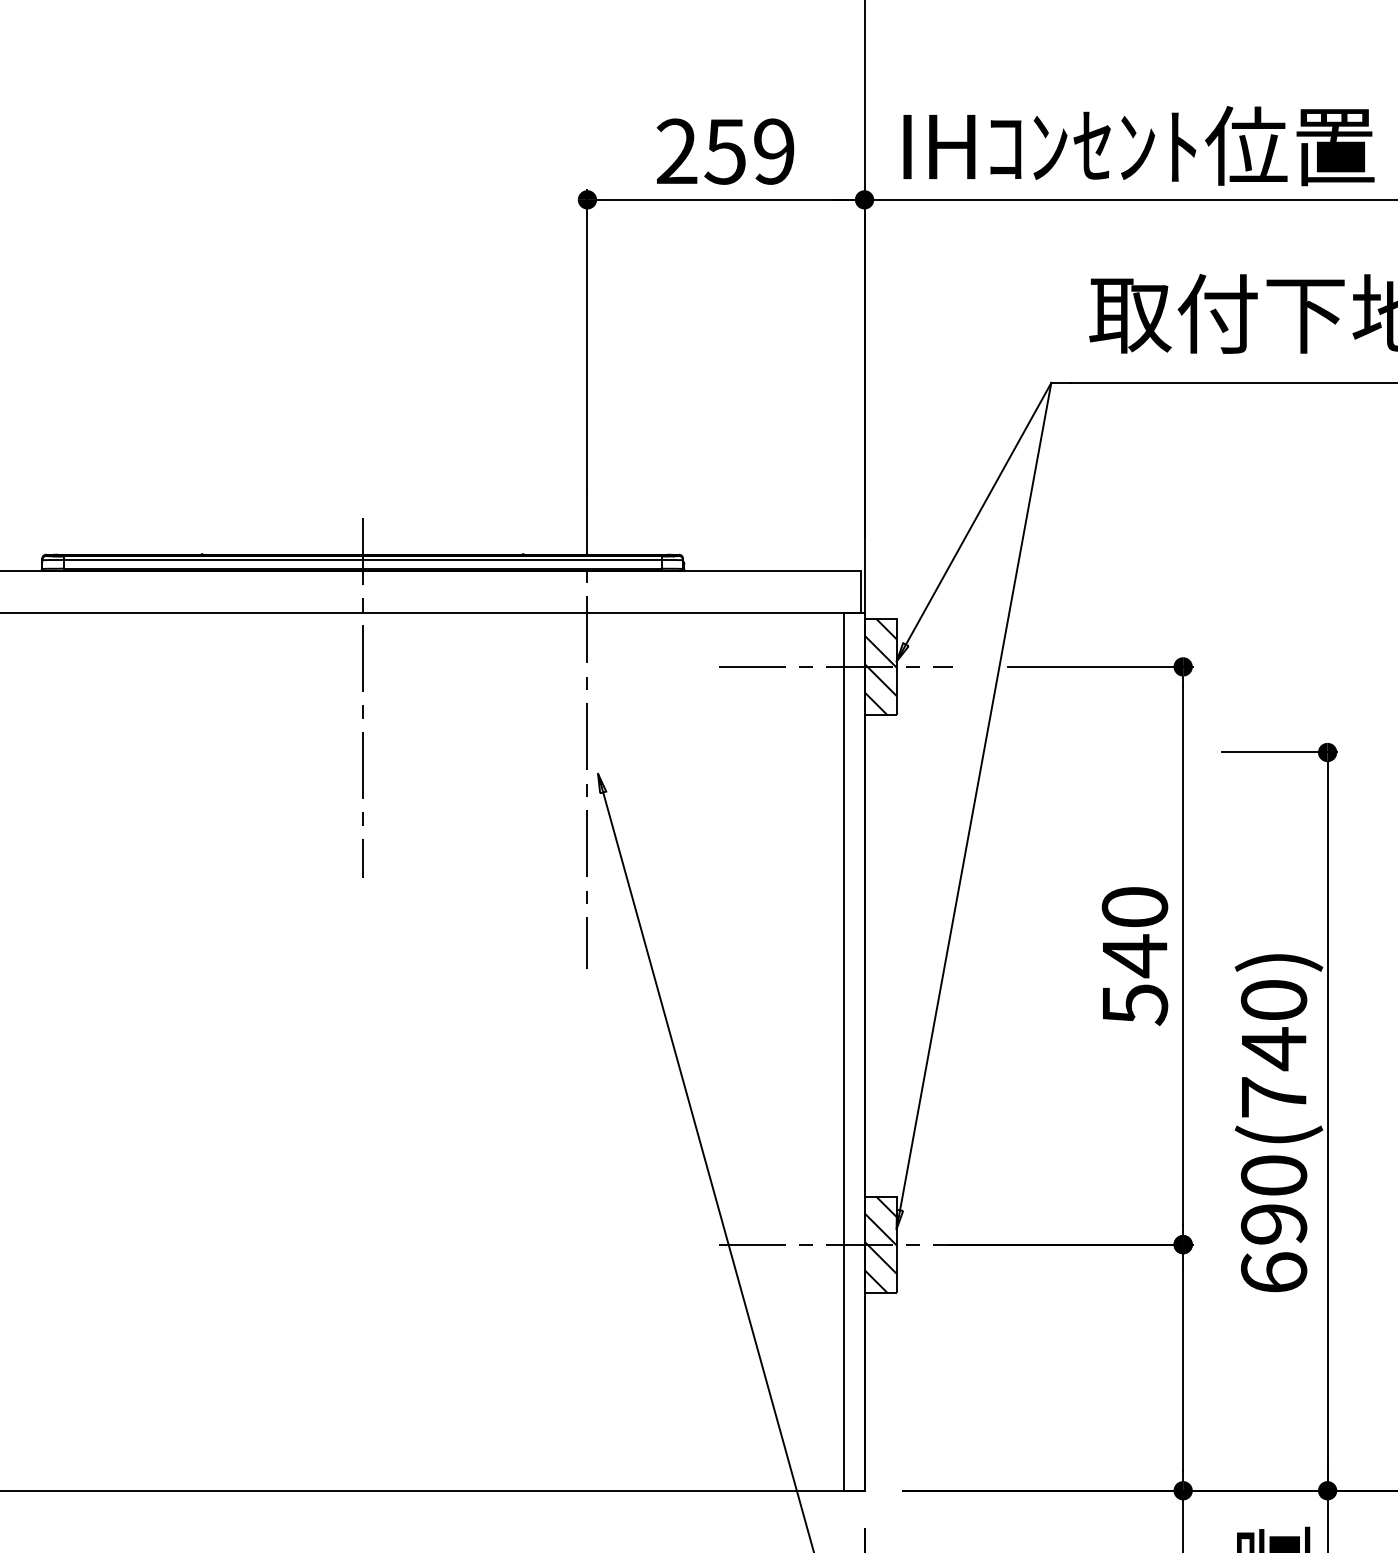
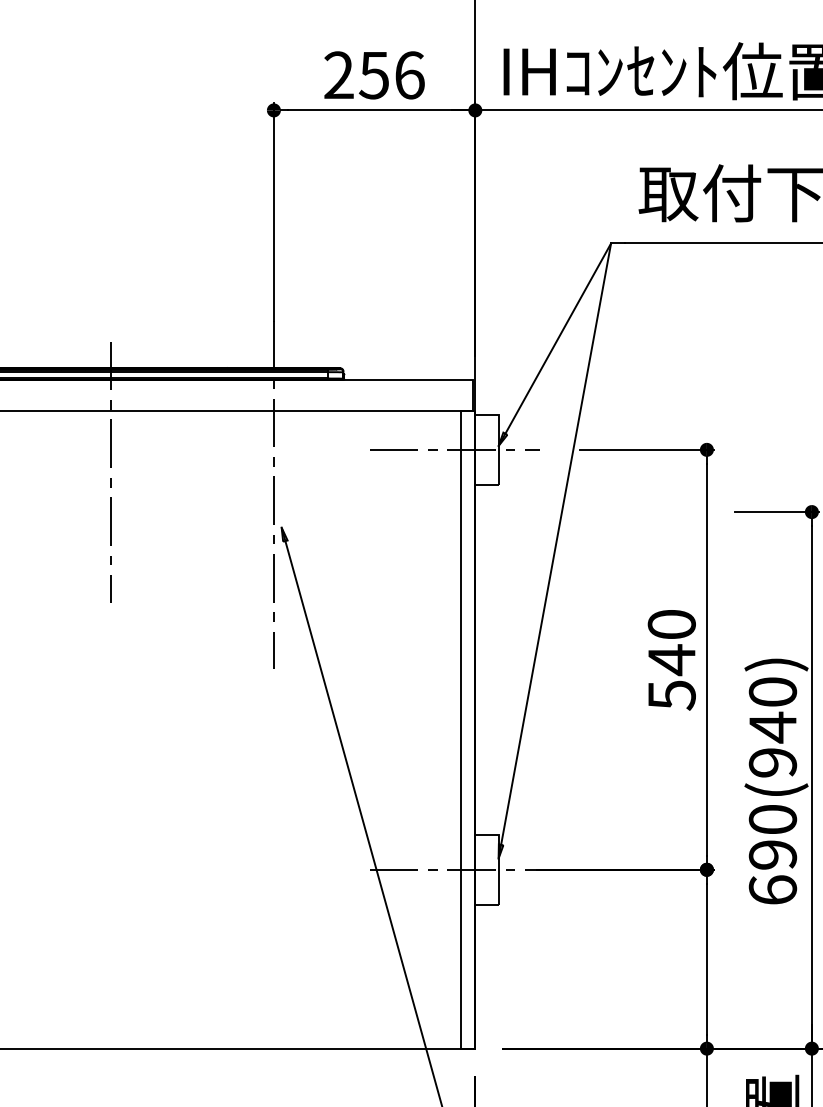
text: (774, 151) -> (409, 75), 259 -> 256
hatch: (880, 666) -> (486, 449), removed
text: (1273, 1097) -> (772, 762), 690(740) -> 690(940)
hatch: (880, 1244) -> (486, 869), removed

